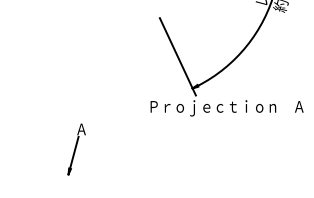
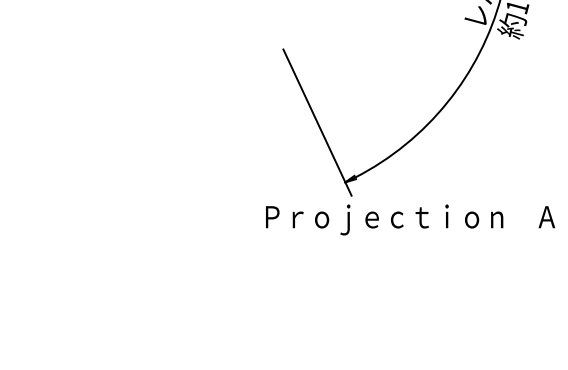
part: (76, 149) -> (125, 297), removed

